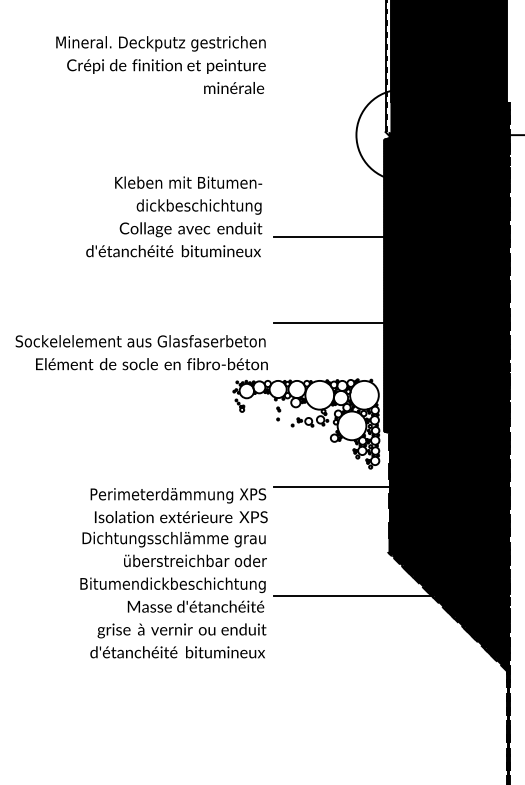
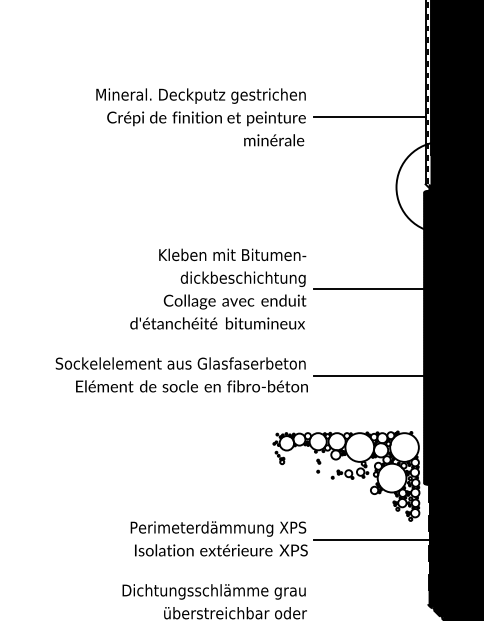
line: (329, 65) -> (369, 117), added
text: (174, 216) -> (218, 288), moved
text: (141, 352) -> (181, 374), moved
text: (178, 505) -> (218, 538), moved

